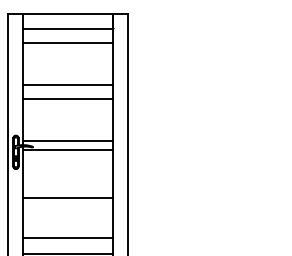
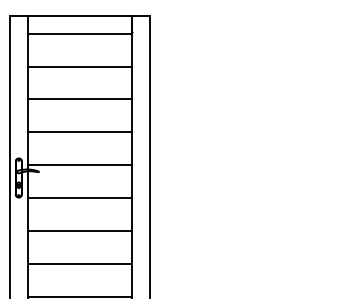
line: (67, 43) -> (79, 66), moved
line: (67, 98) -> (79, 132), moved
line: (67, 150) -> (79, 198), moved
line: (67, 237) -> (79, 263), moved

